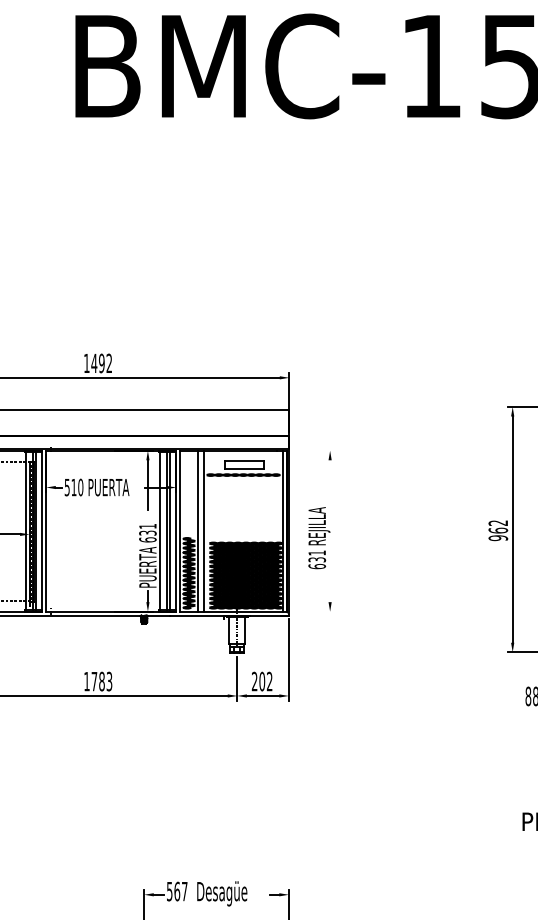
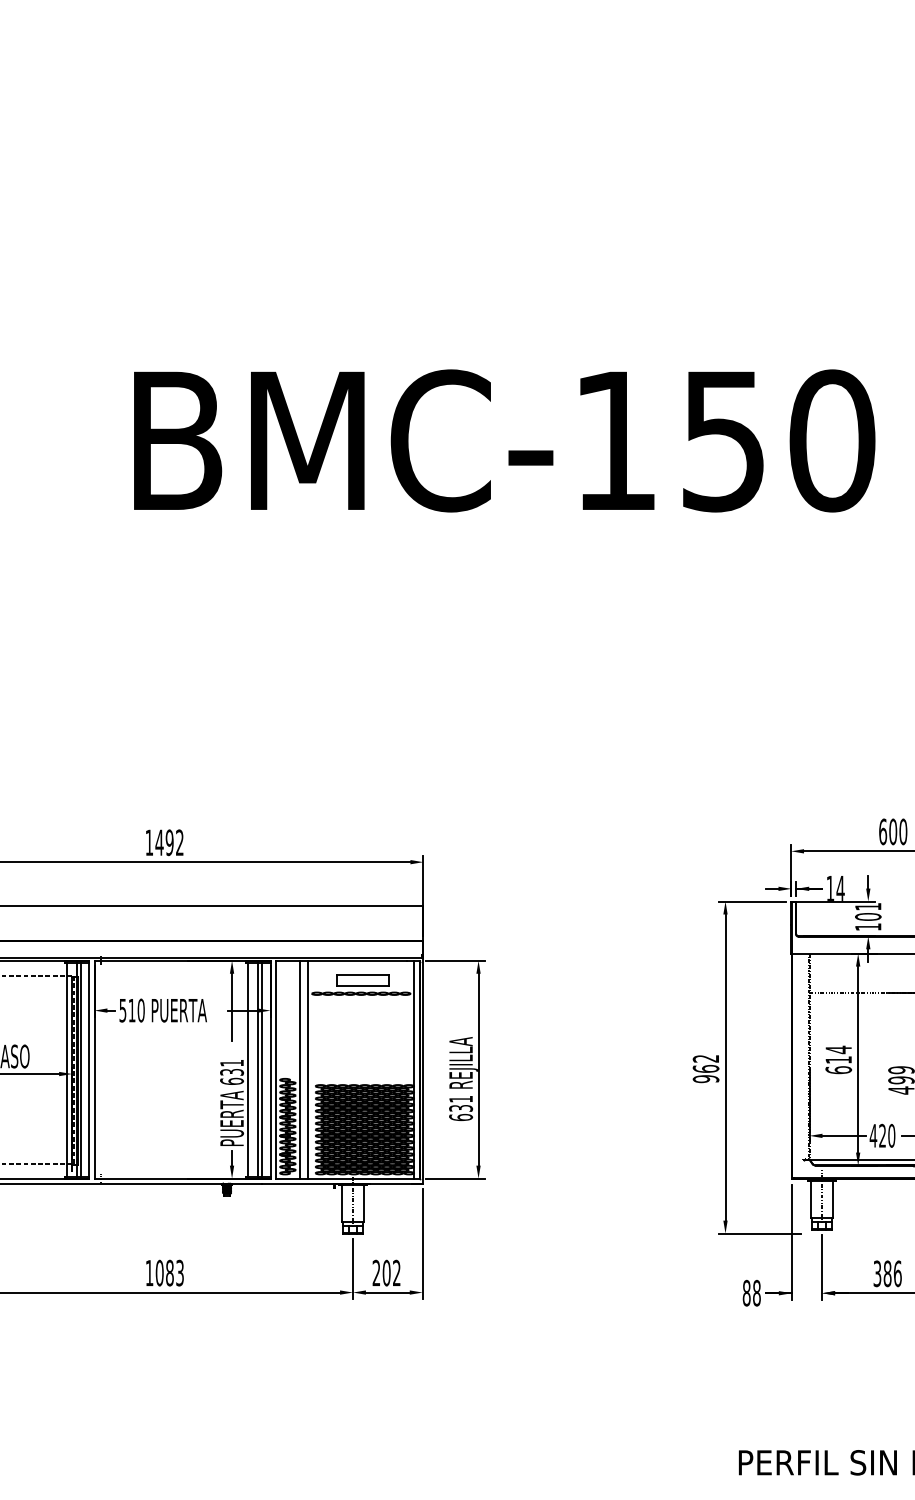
line: (313, 450) -> (455, 960), added
line: (330, 531) -> (478, 1069), added
line: (313, 611) -> (455, 1178), added
text: (94, 681) -> (159, 1272), 1783 -> 1083

